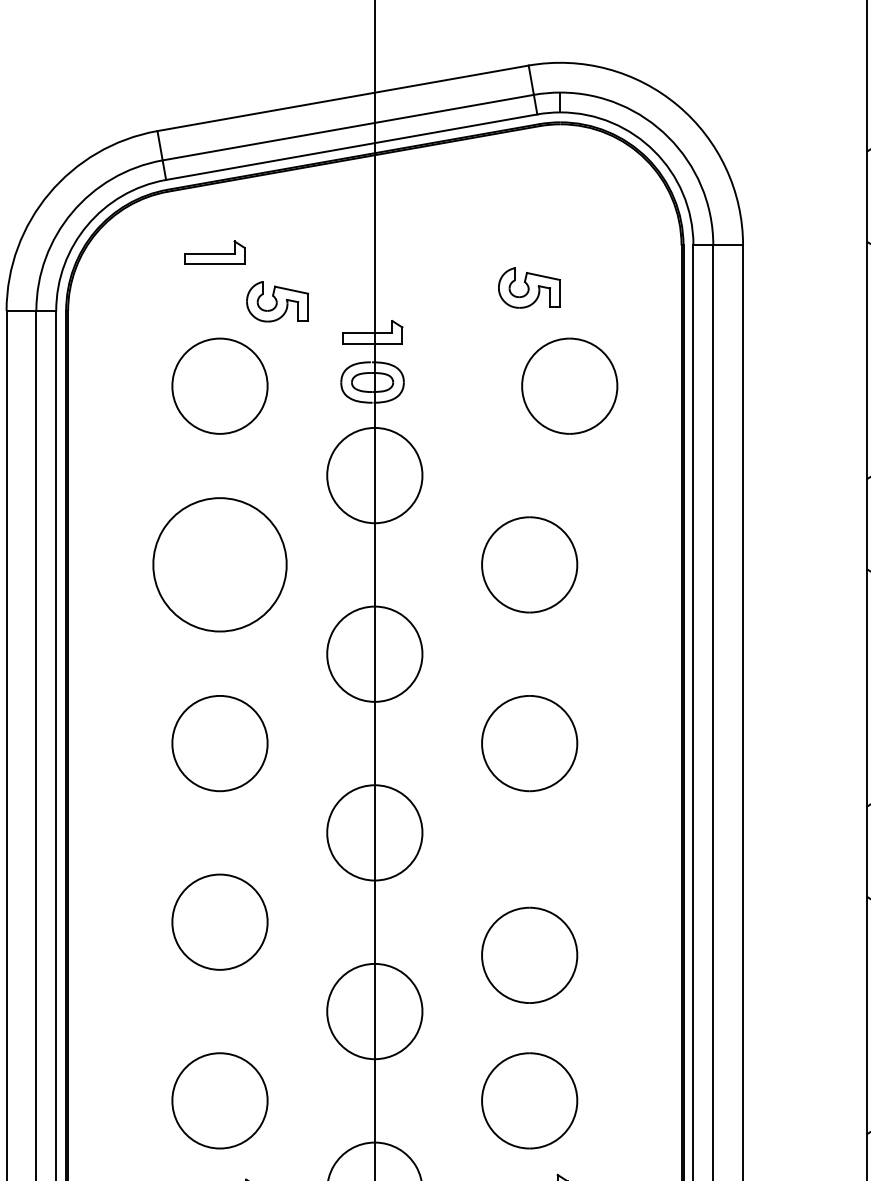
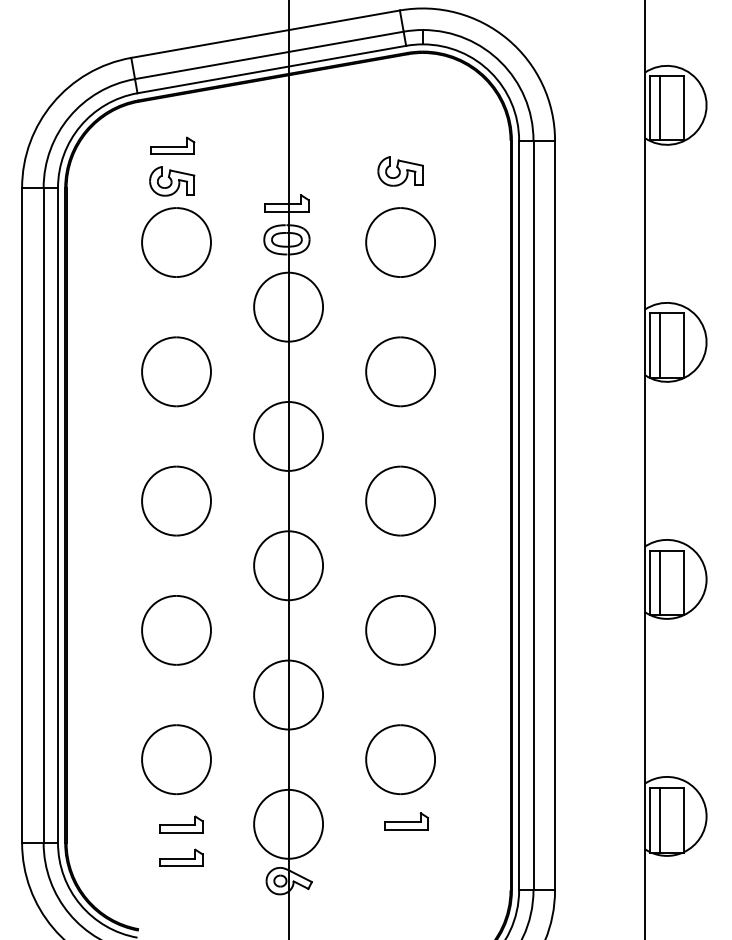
part: (278, 301) -> (172, 181), moved
part: (569, 386) -> (400, 242), moved
part: (219, 564) -> (176, 371), size x0.71
part: (529, 955) -> (400, 630), moved

